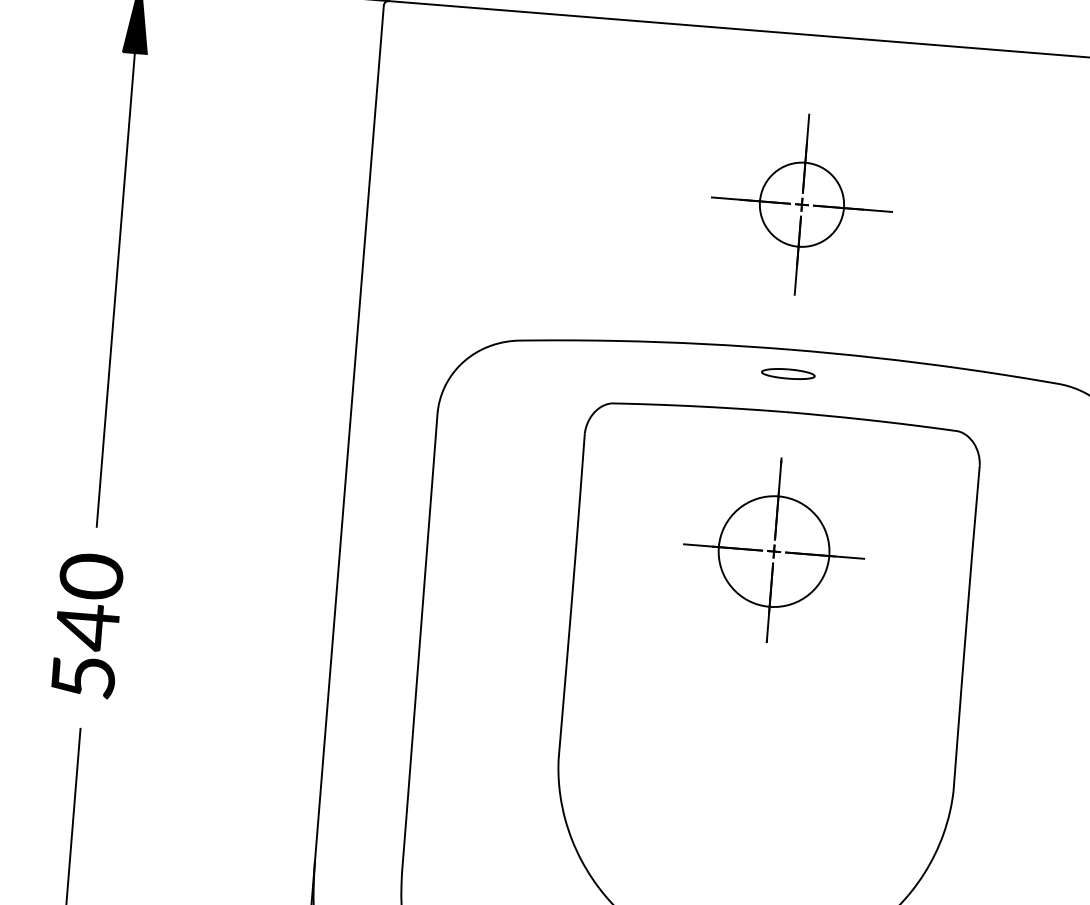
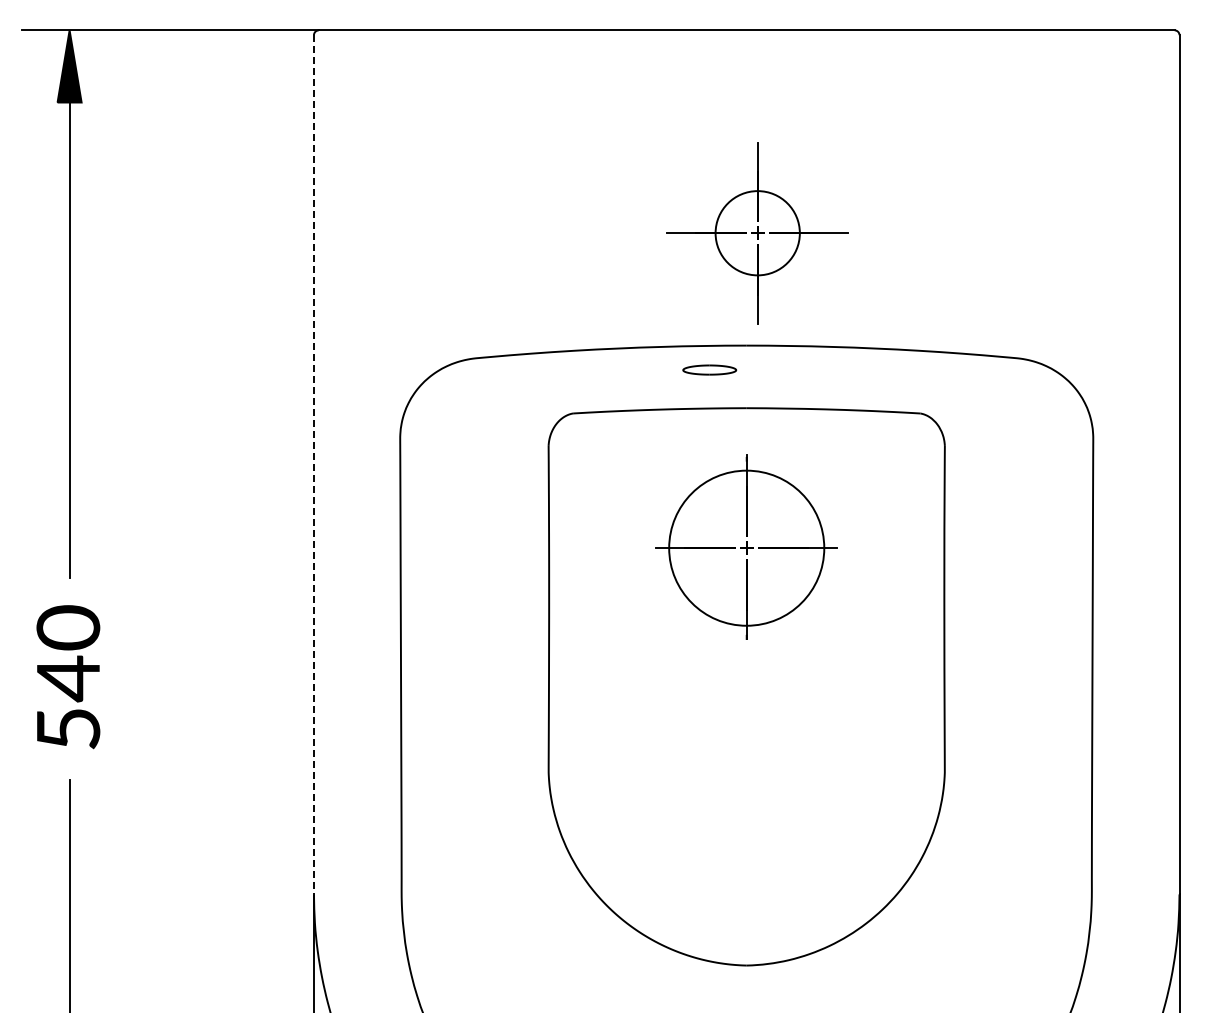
part: (801, 204) -> (757, 233), moved
part: (788, 373) -> (709, 369), moved
line: (348, 433) -> (313, 464), solid -> dashed
circle: (773, 550) -> (746, 547), size x1.4

